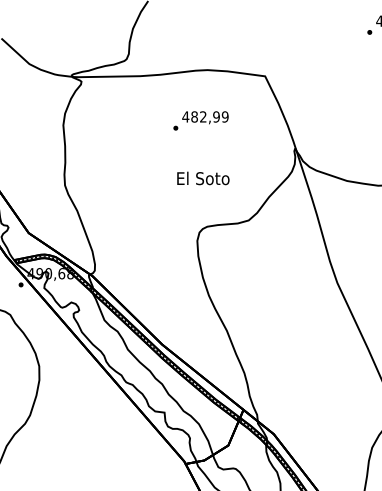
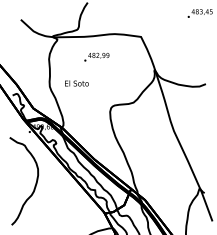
text: (200, 119) -> (96, 56), moved
text: (202, 178) -> (76, 83), moved

